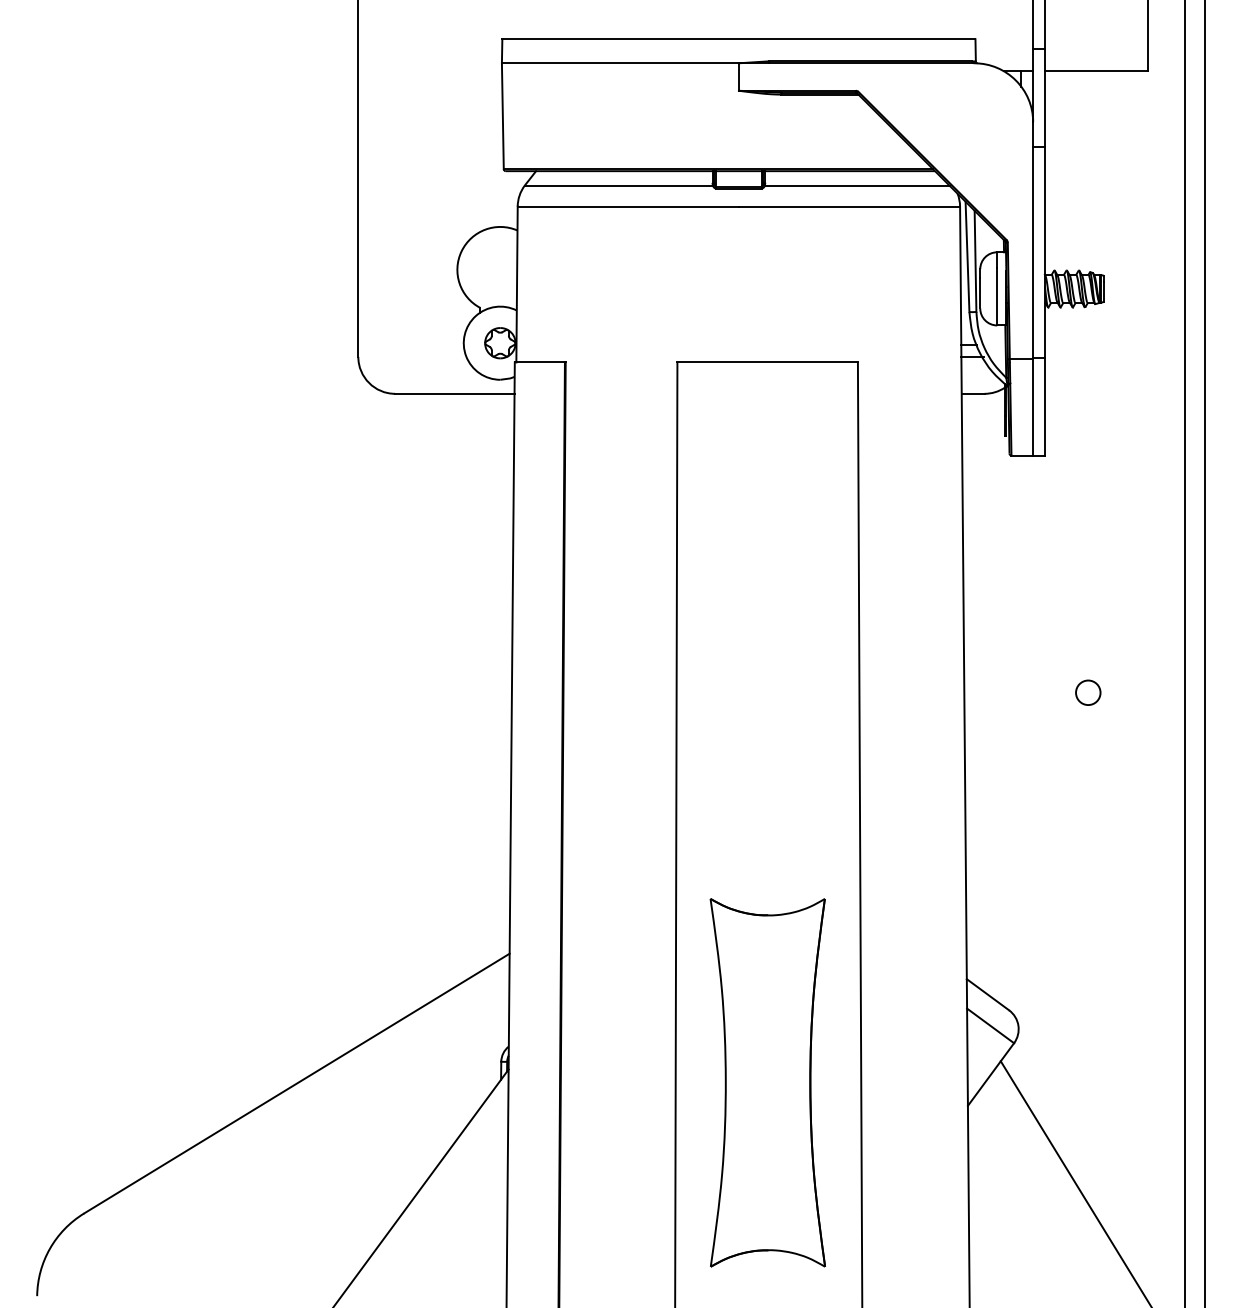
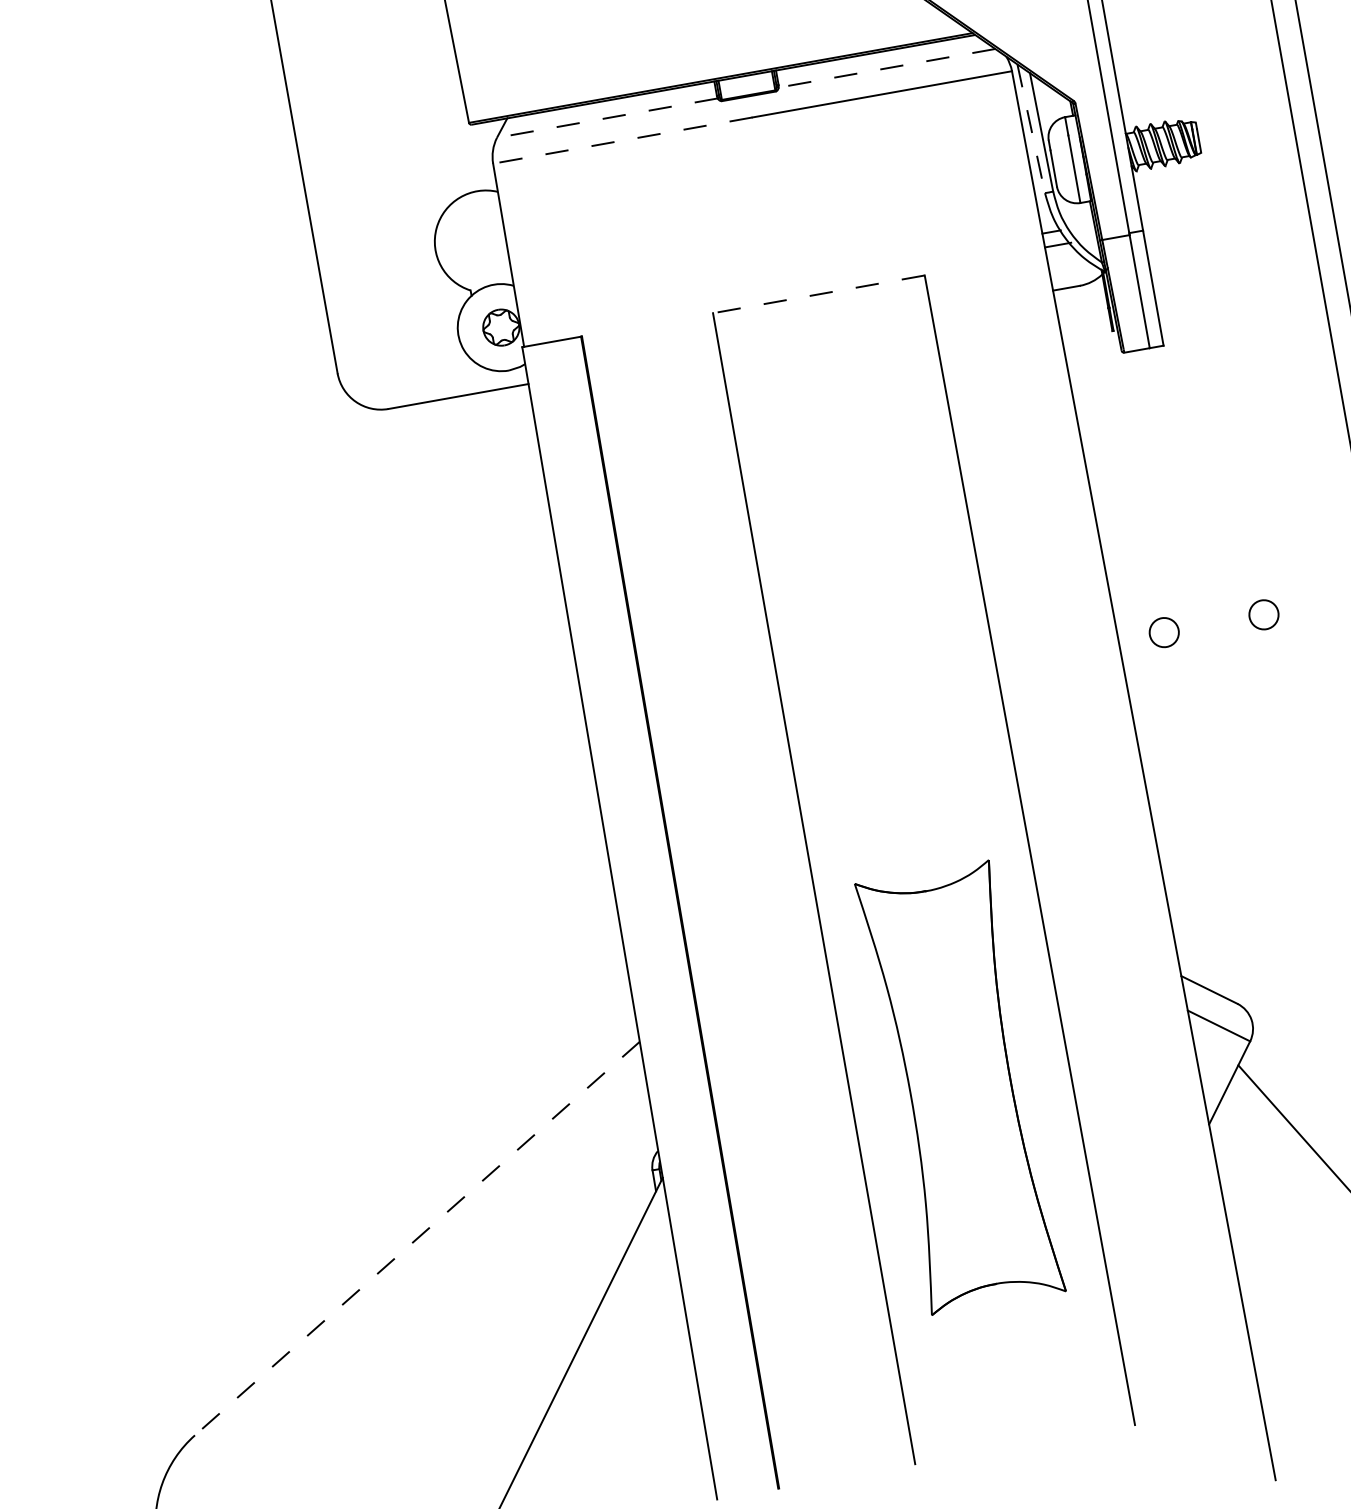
line: (618, 185) -> (606, 117), solid -> dashed
line: (856, 185) -> (886, 68), solid -> dashed
line: (628, 206) -> (623, 140), solid -> dashed
line: (967, 257) -> (1031, 129), solid -> dashed
line: (767, 362) -> (818, 294), solid -> dashed
circle: (1003, 692) -> (1164, 632), added
part: (767, 1082) -> (959, 1087), moved
line: (296, 1083) -> (416, 1238), solid -> dashed

